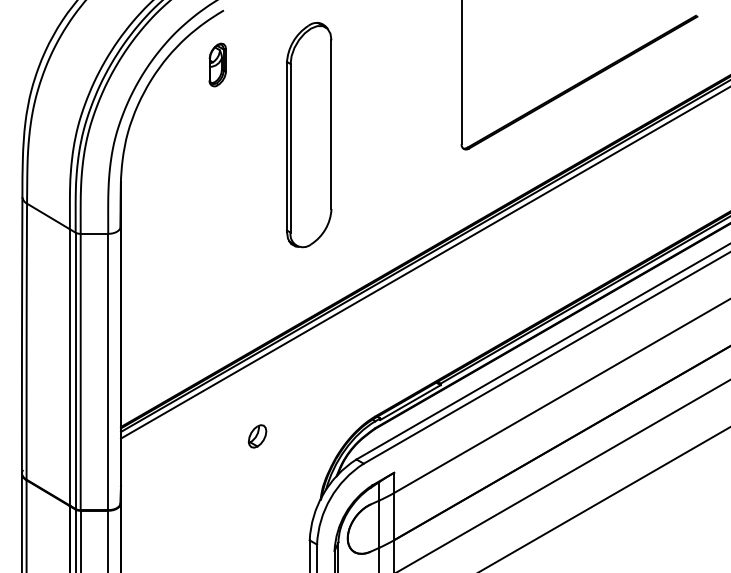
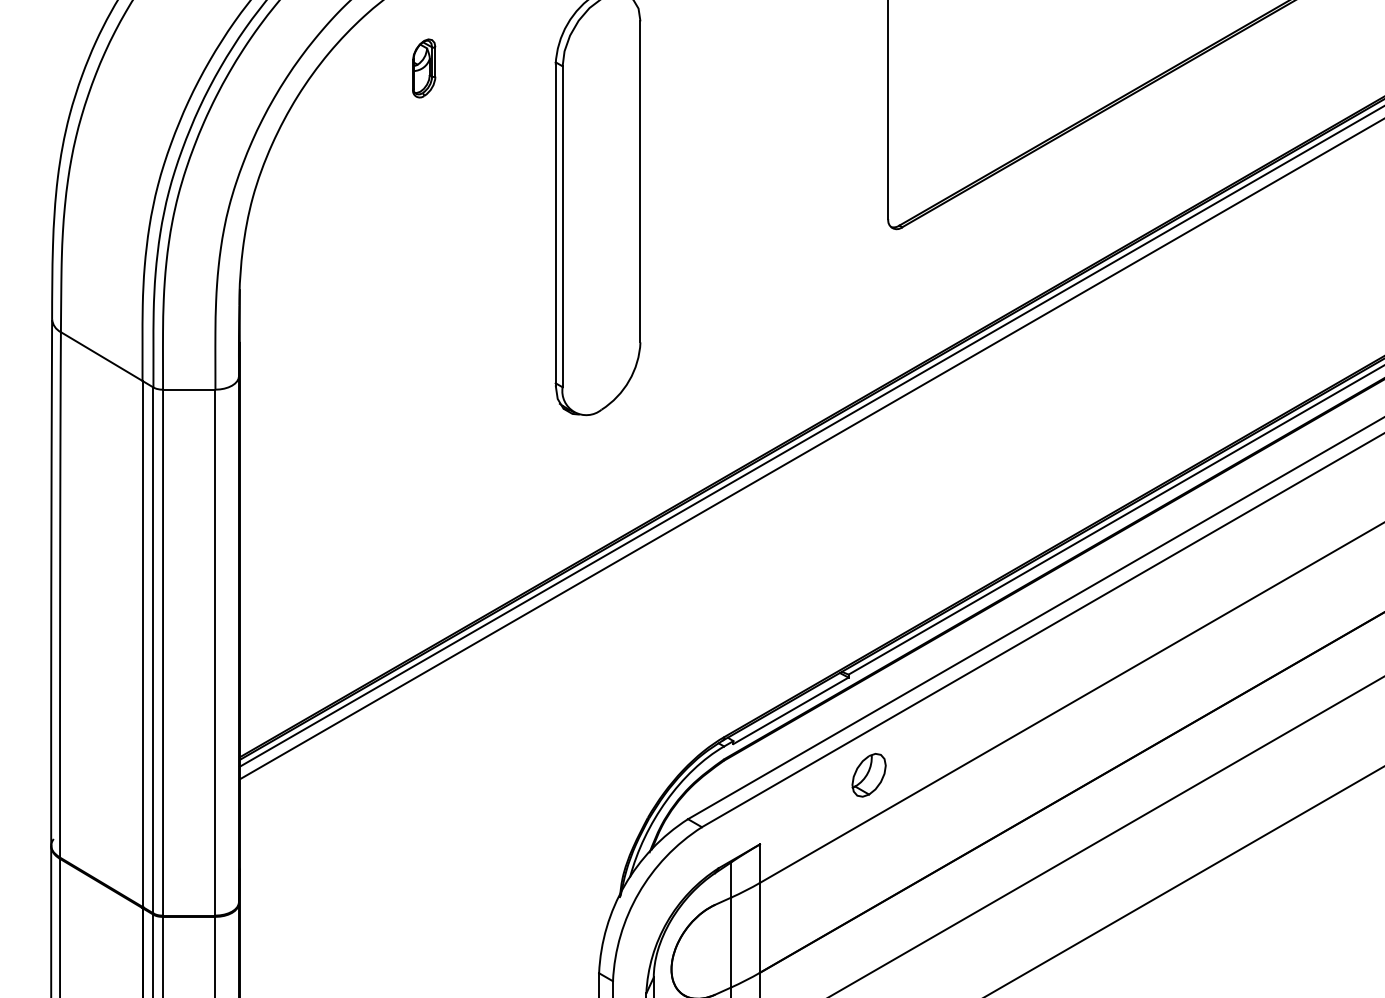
part: (217, 65) -> (423, 69), size x0.71
part: (257, 436) -> (868, 775), moved

